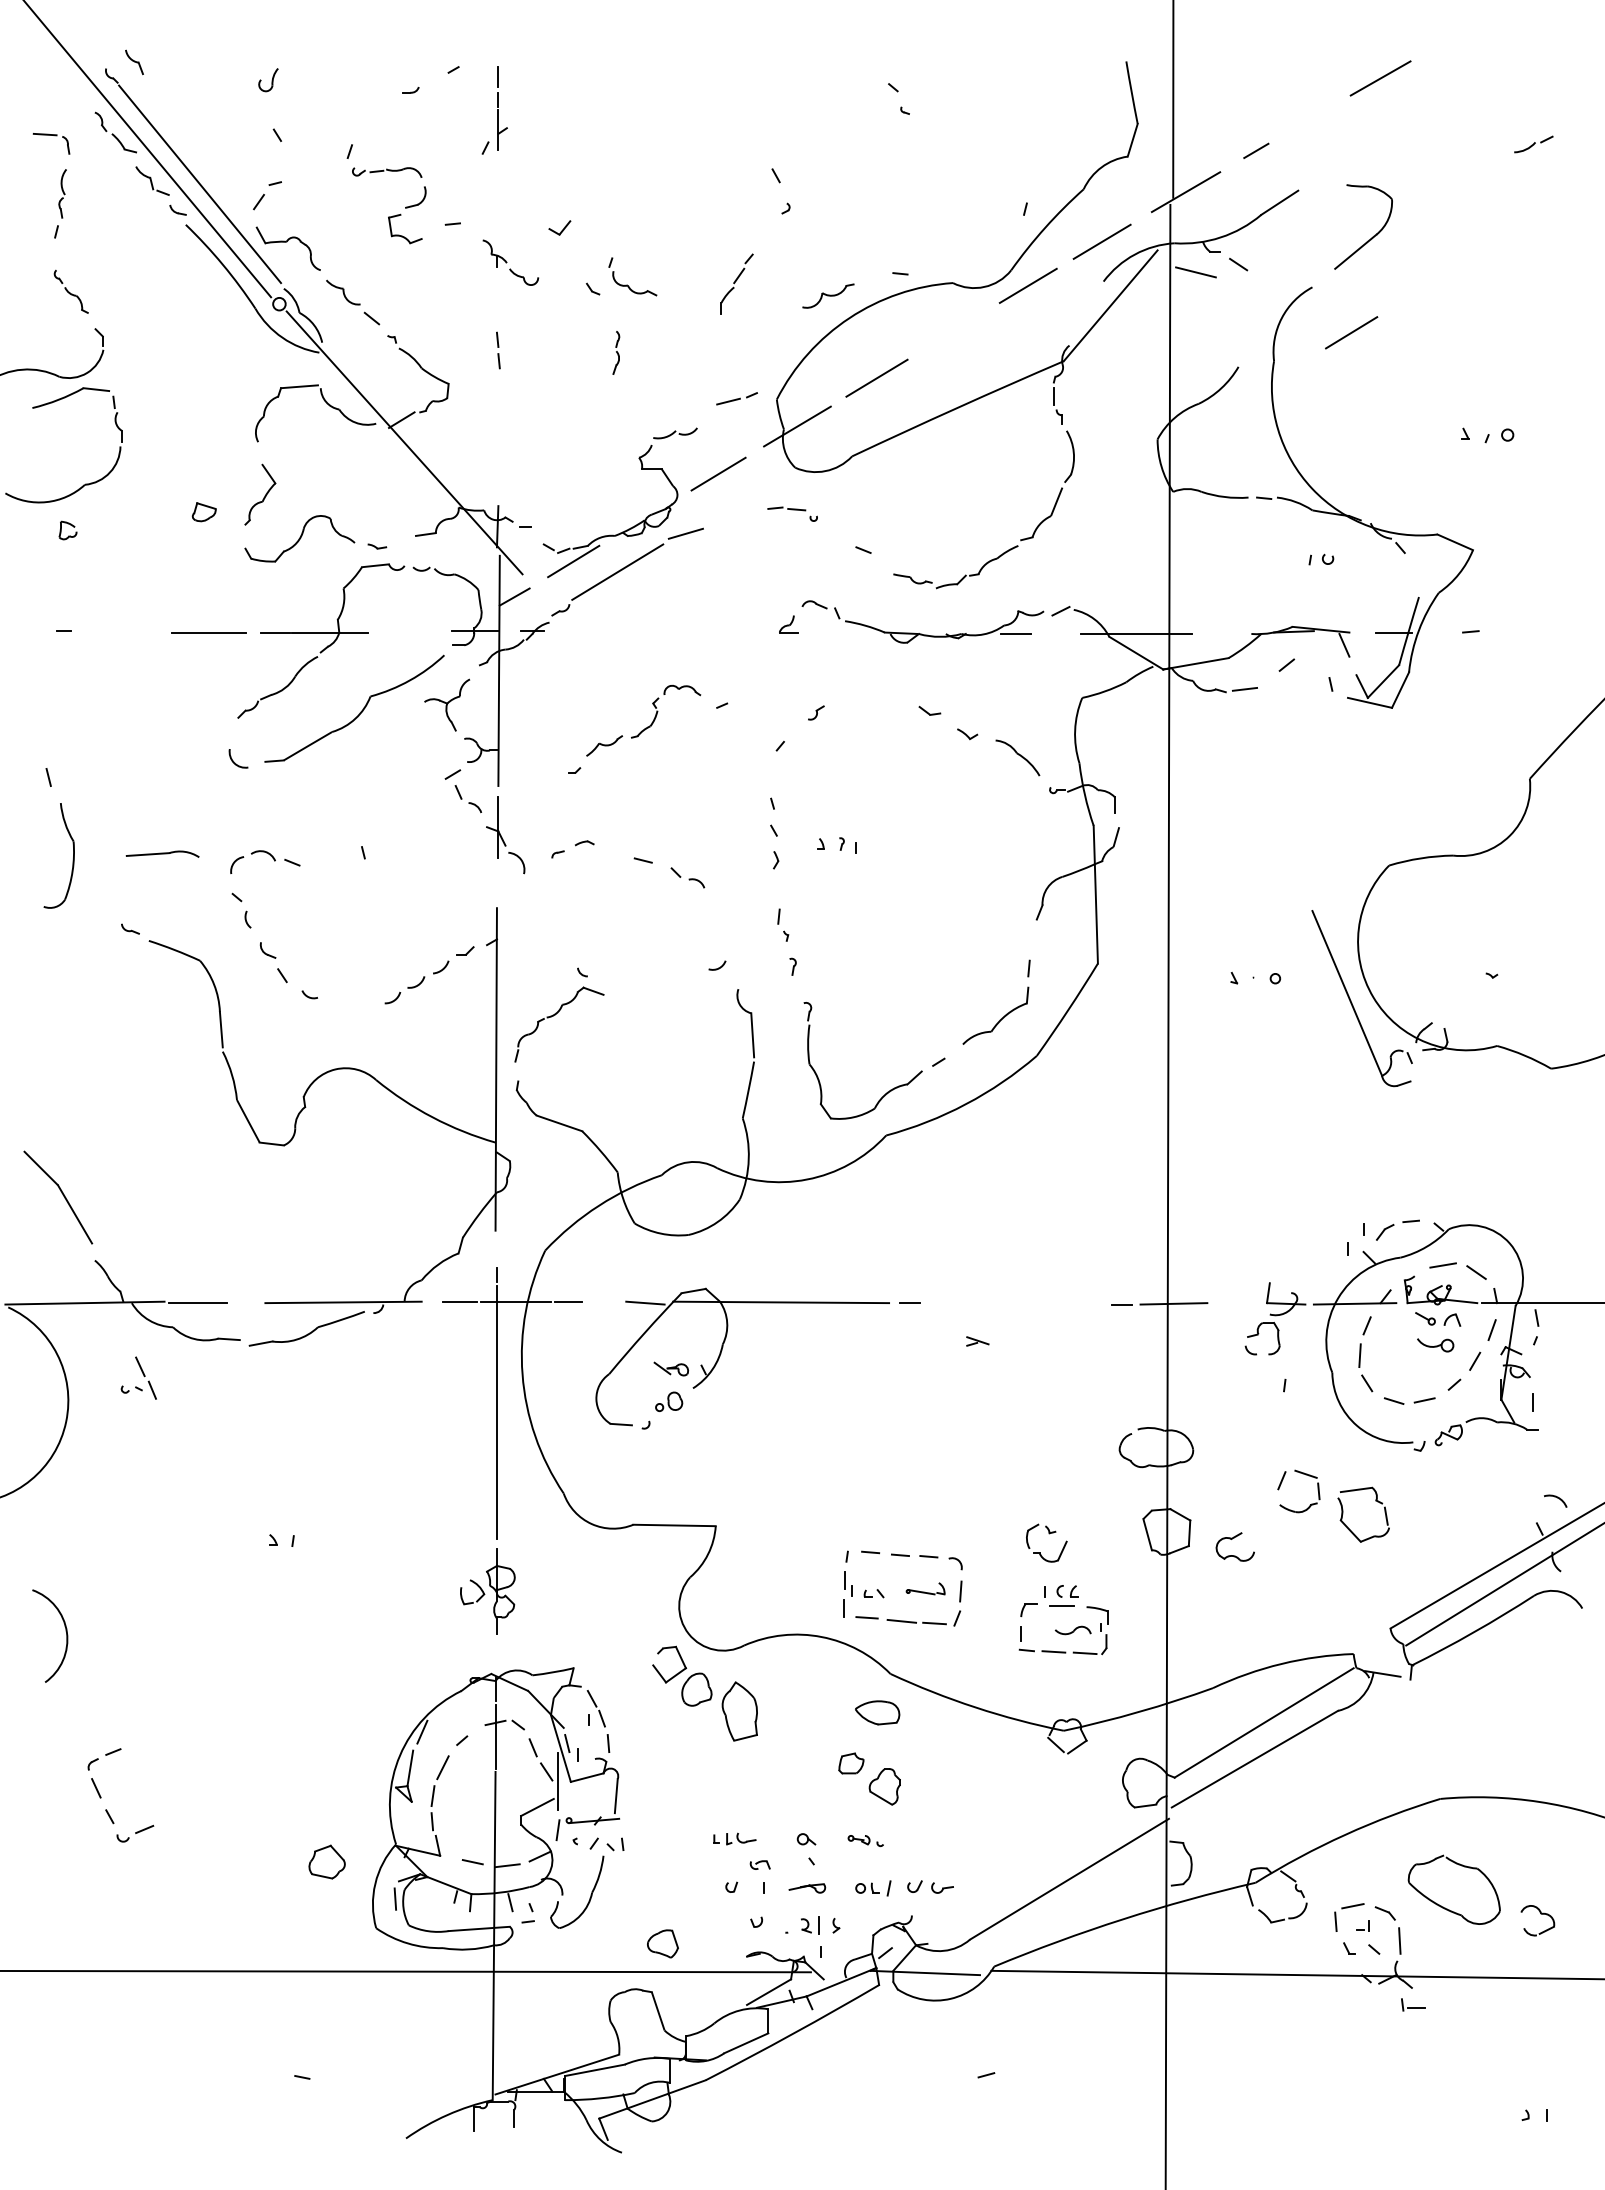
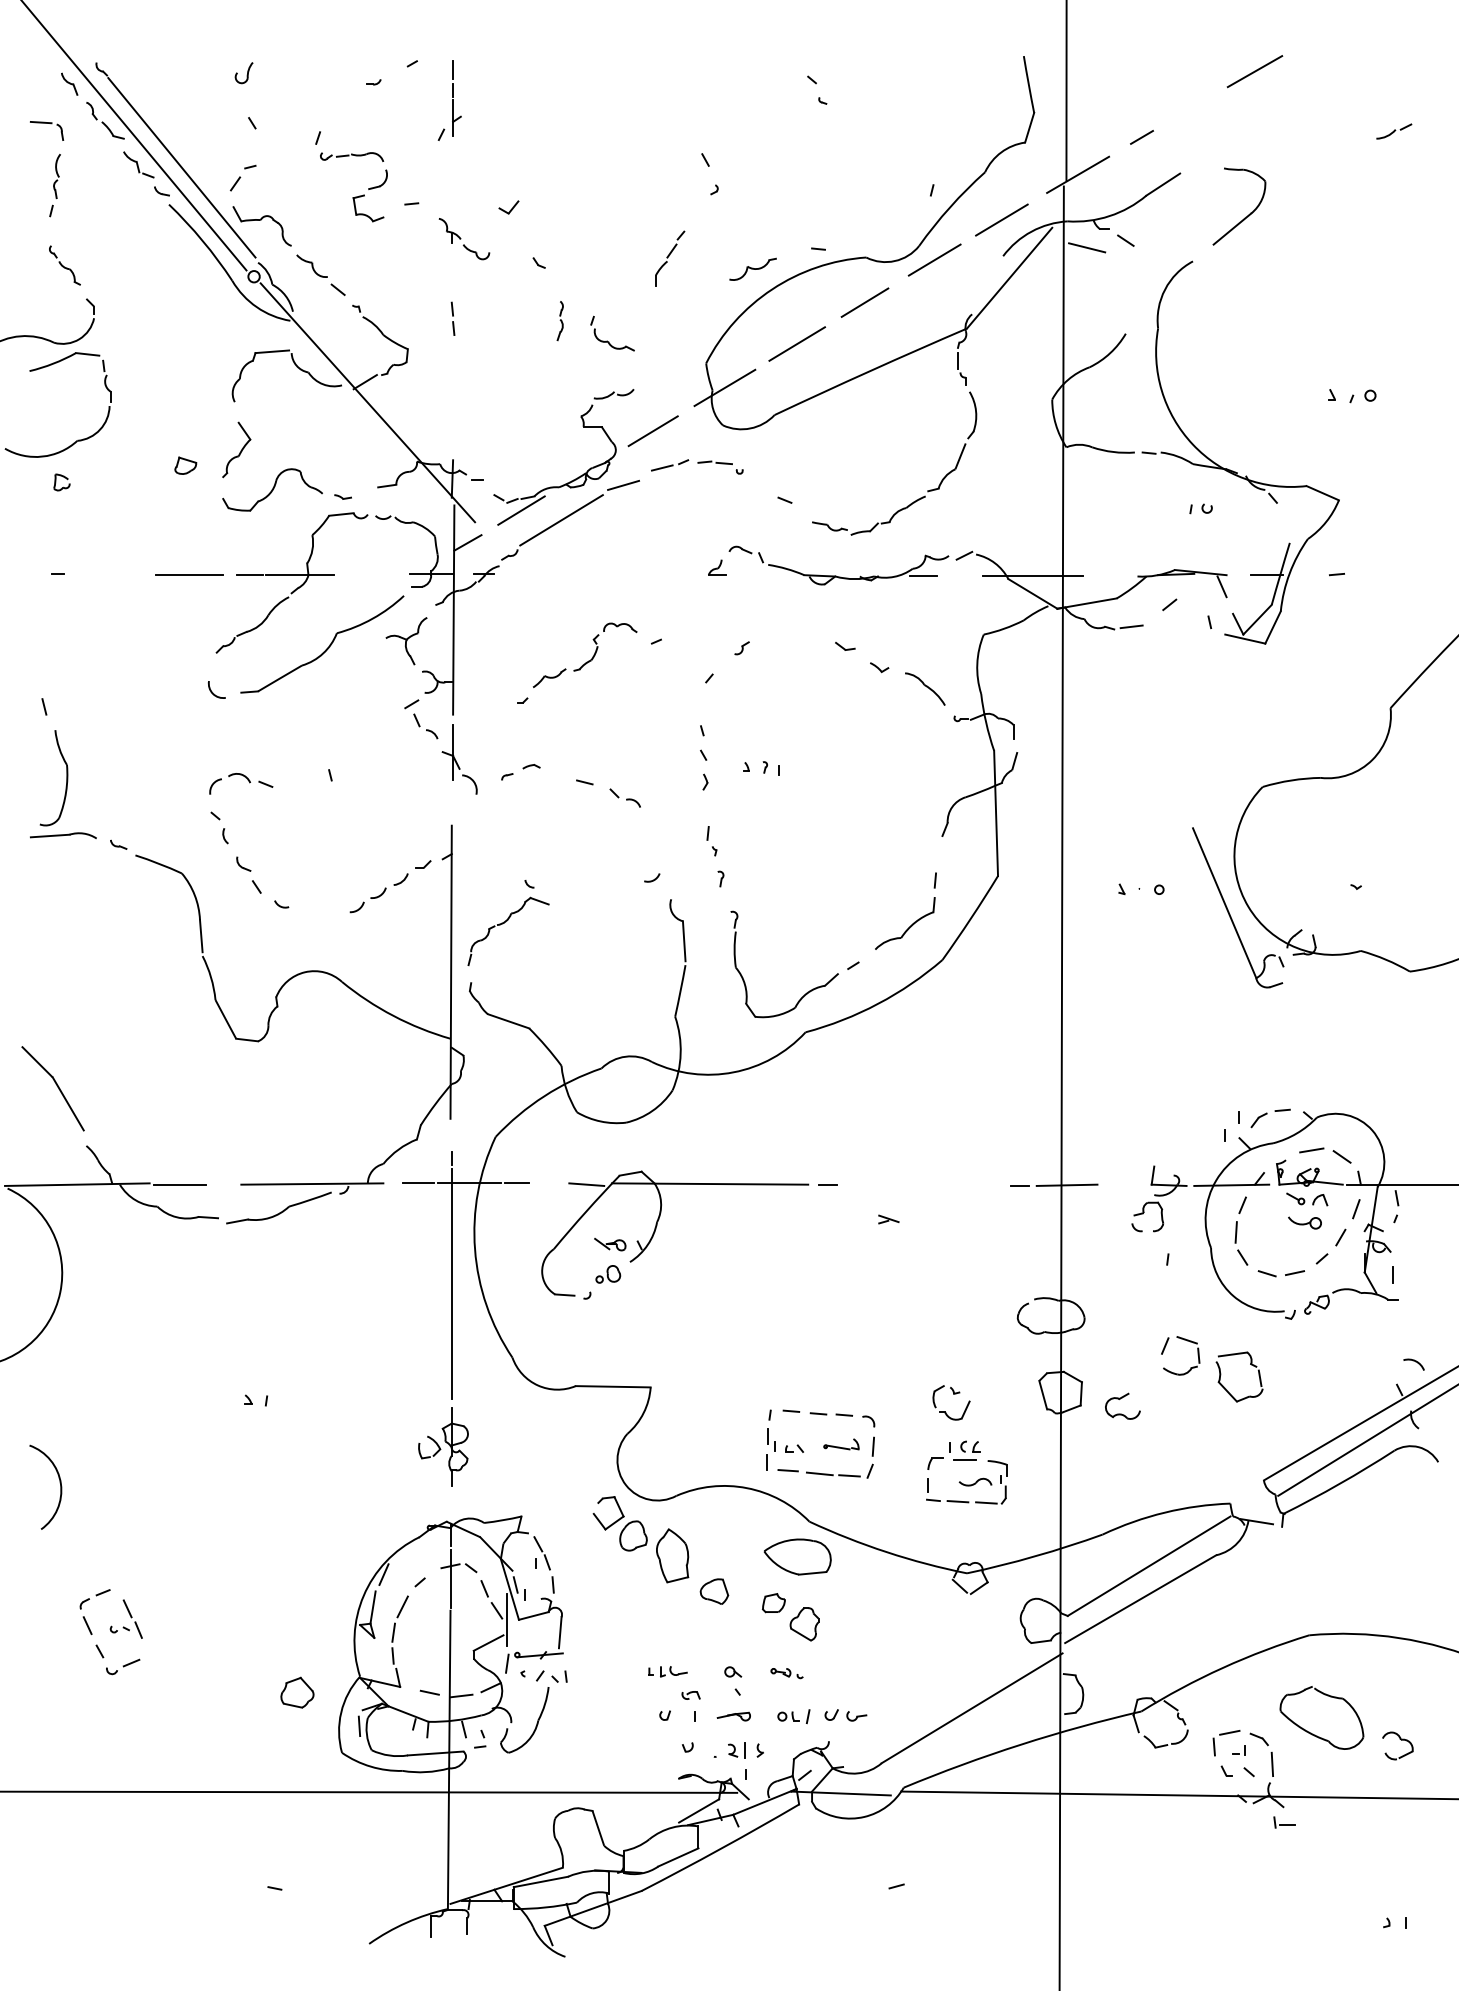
part: (134, 62) -> (69, 84), moved
part: (627, 284) -> (607, 340), moved
line: (1351, 332) -> (864, 302), moved
part: (736, 398) -> (669, 465), moved
part: (162, 853) -> (63, 835), moved
part: (138, 1377) -> (125, 1618), moved
part: (877, 1712) -> (797, 1556), size x1.67
part: (662, 1943) -> (714, 1591), moved

